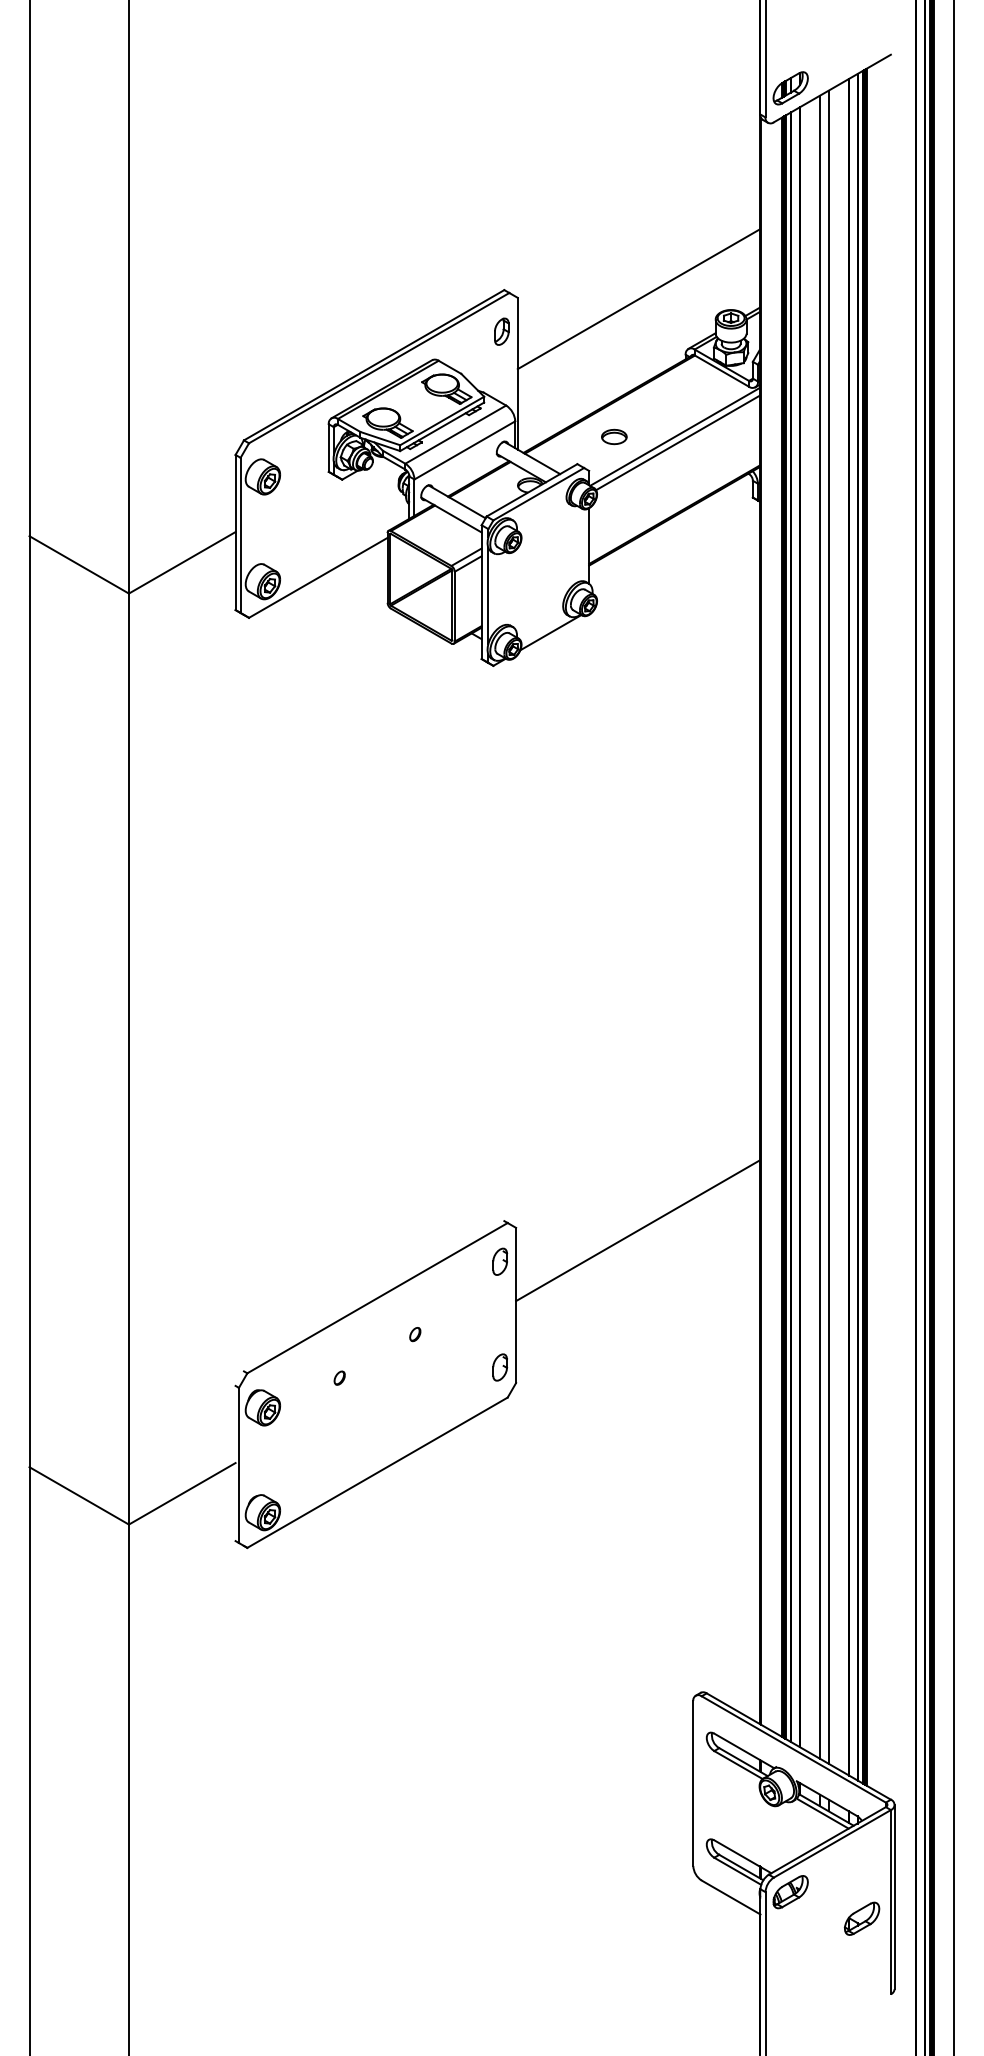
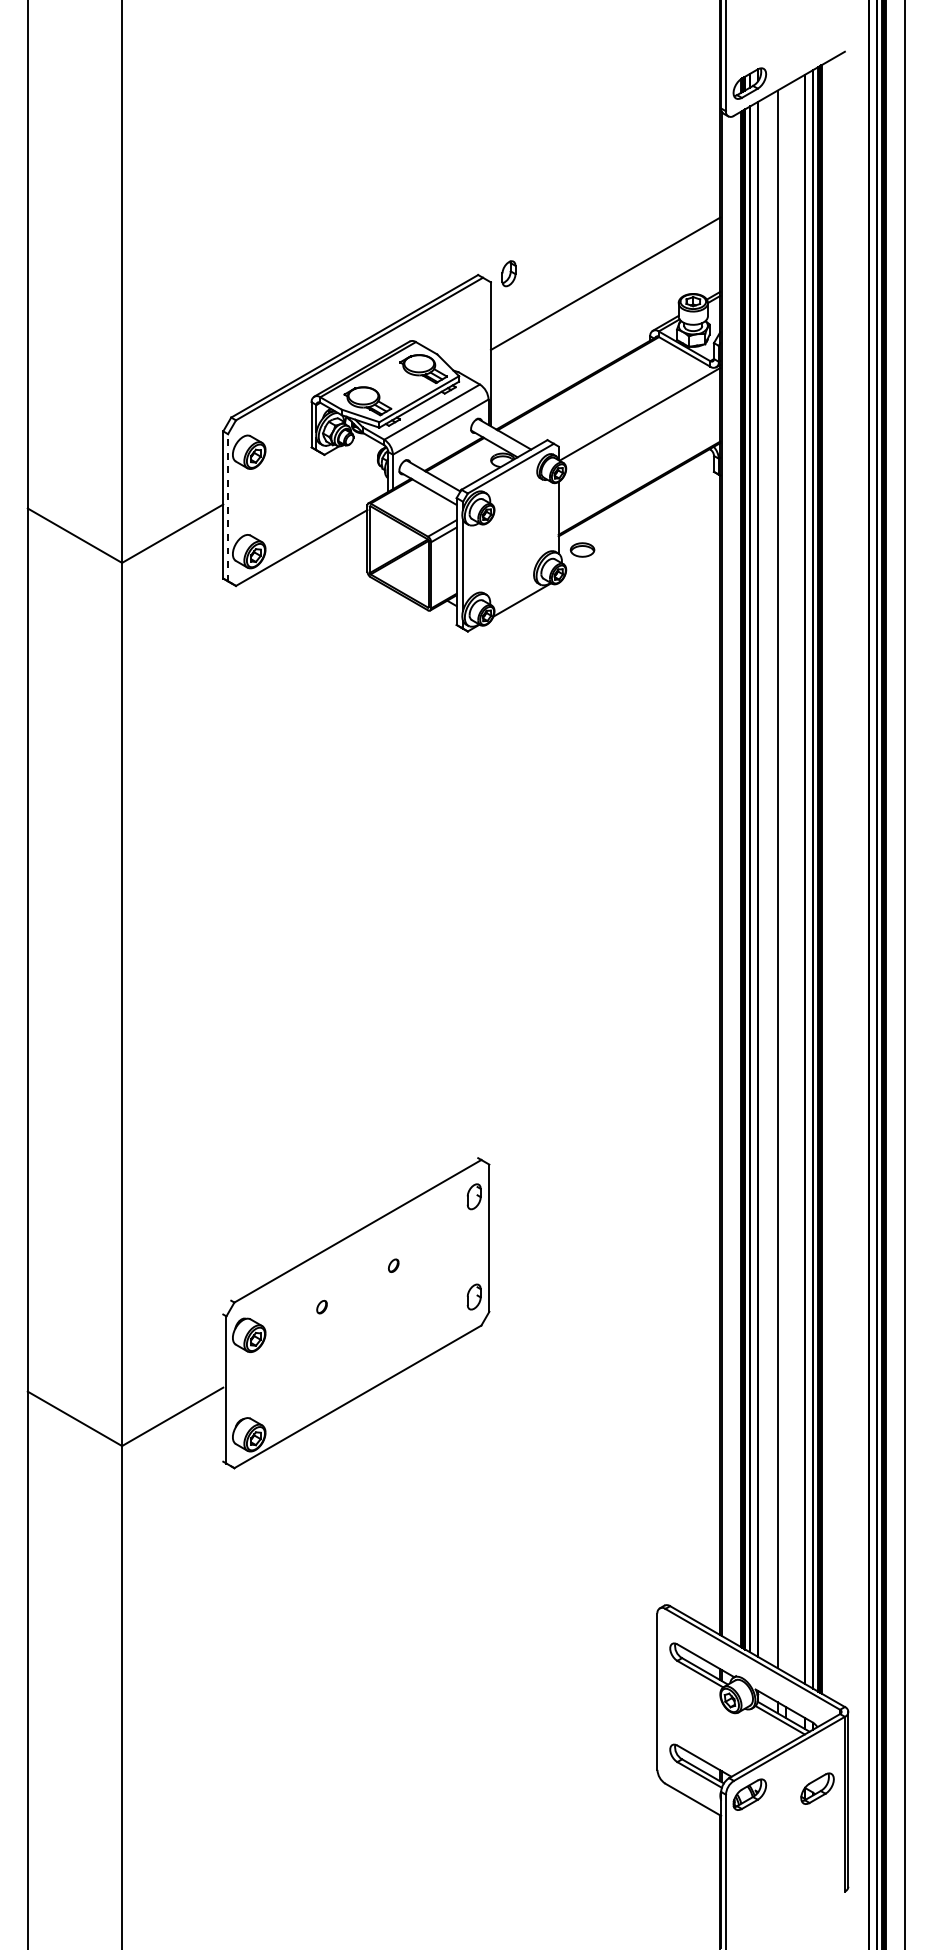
part: (501, 331) -> (508, 273), moved
part: (614, 436) -> (582, 549), moved
line: (677, 442) -> (642, 419), removed
line: (240, 535) -> (227, 507), solid -> dashed
line: (828, 926) -> (785, 878), removed
line: (637, 1230) -> (604, 1167), removed
part: (861, 1918) -> (817, 1788), moved

